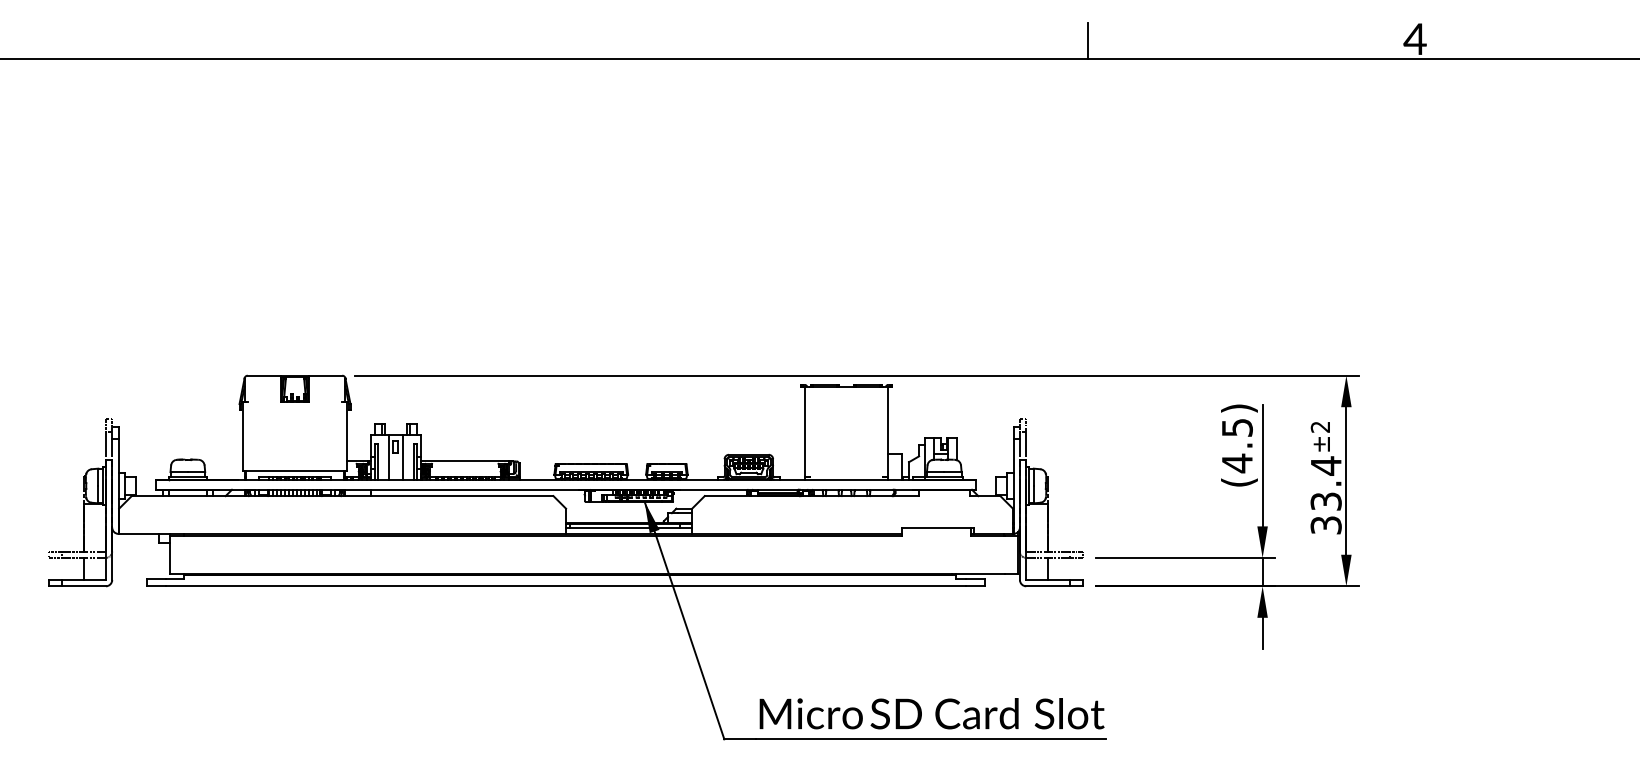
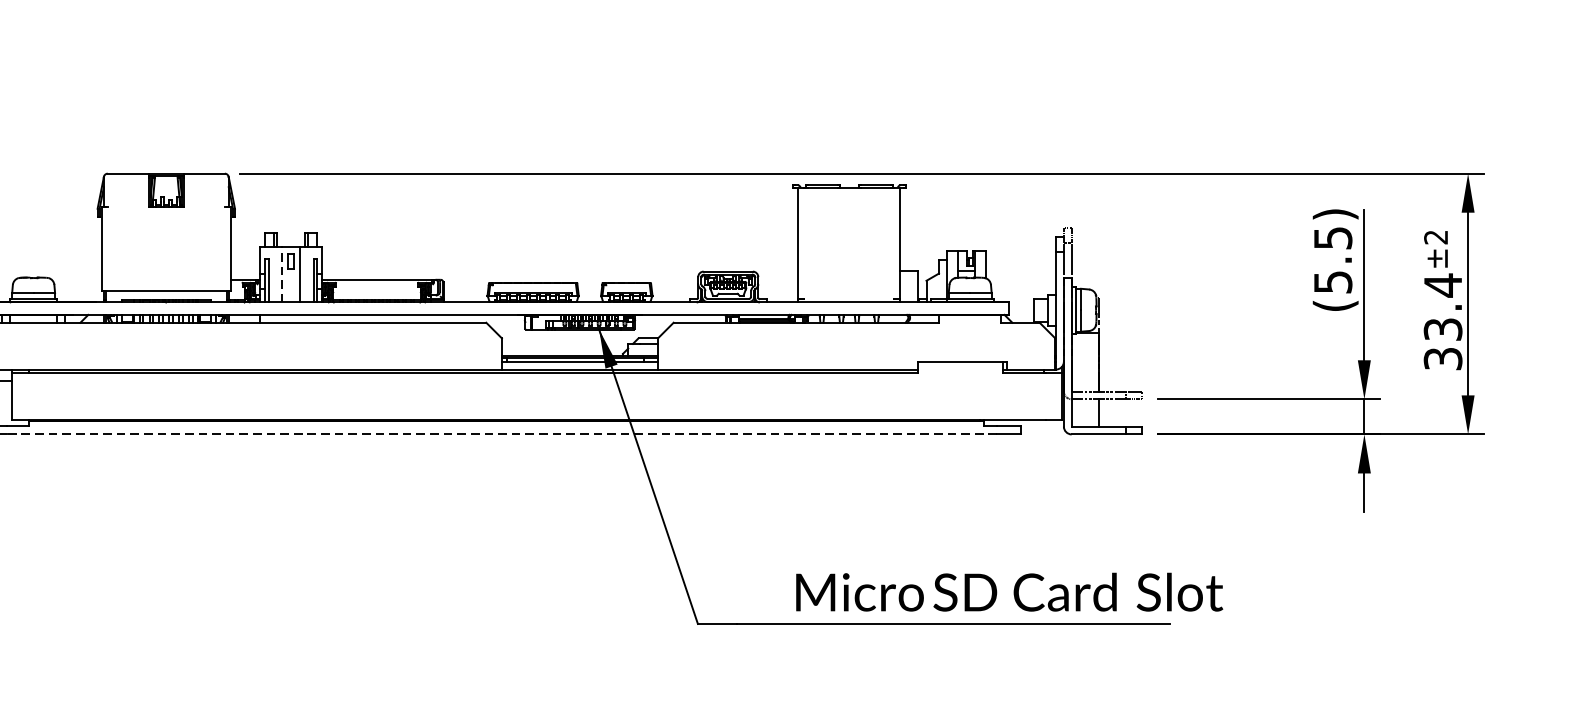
line: (388, 456) -> (282, 273), solid -> dashed
text: (1237, 463) -> (1333, 282), (4.5) -> (5.5)
line: (566, 586) -> (502, 434), solid -> dashed
text: (931, 713) -> (1008, 591), moved

